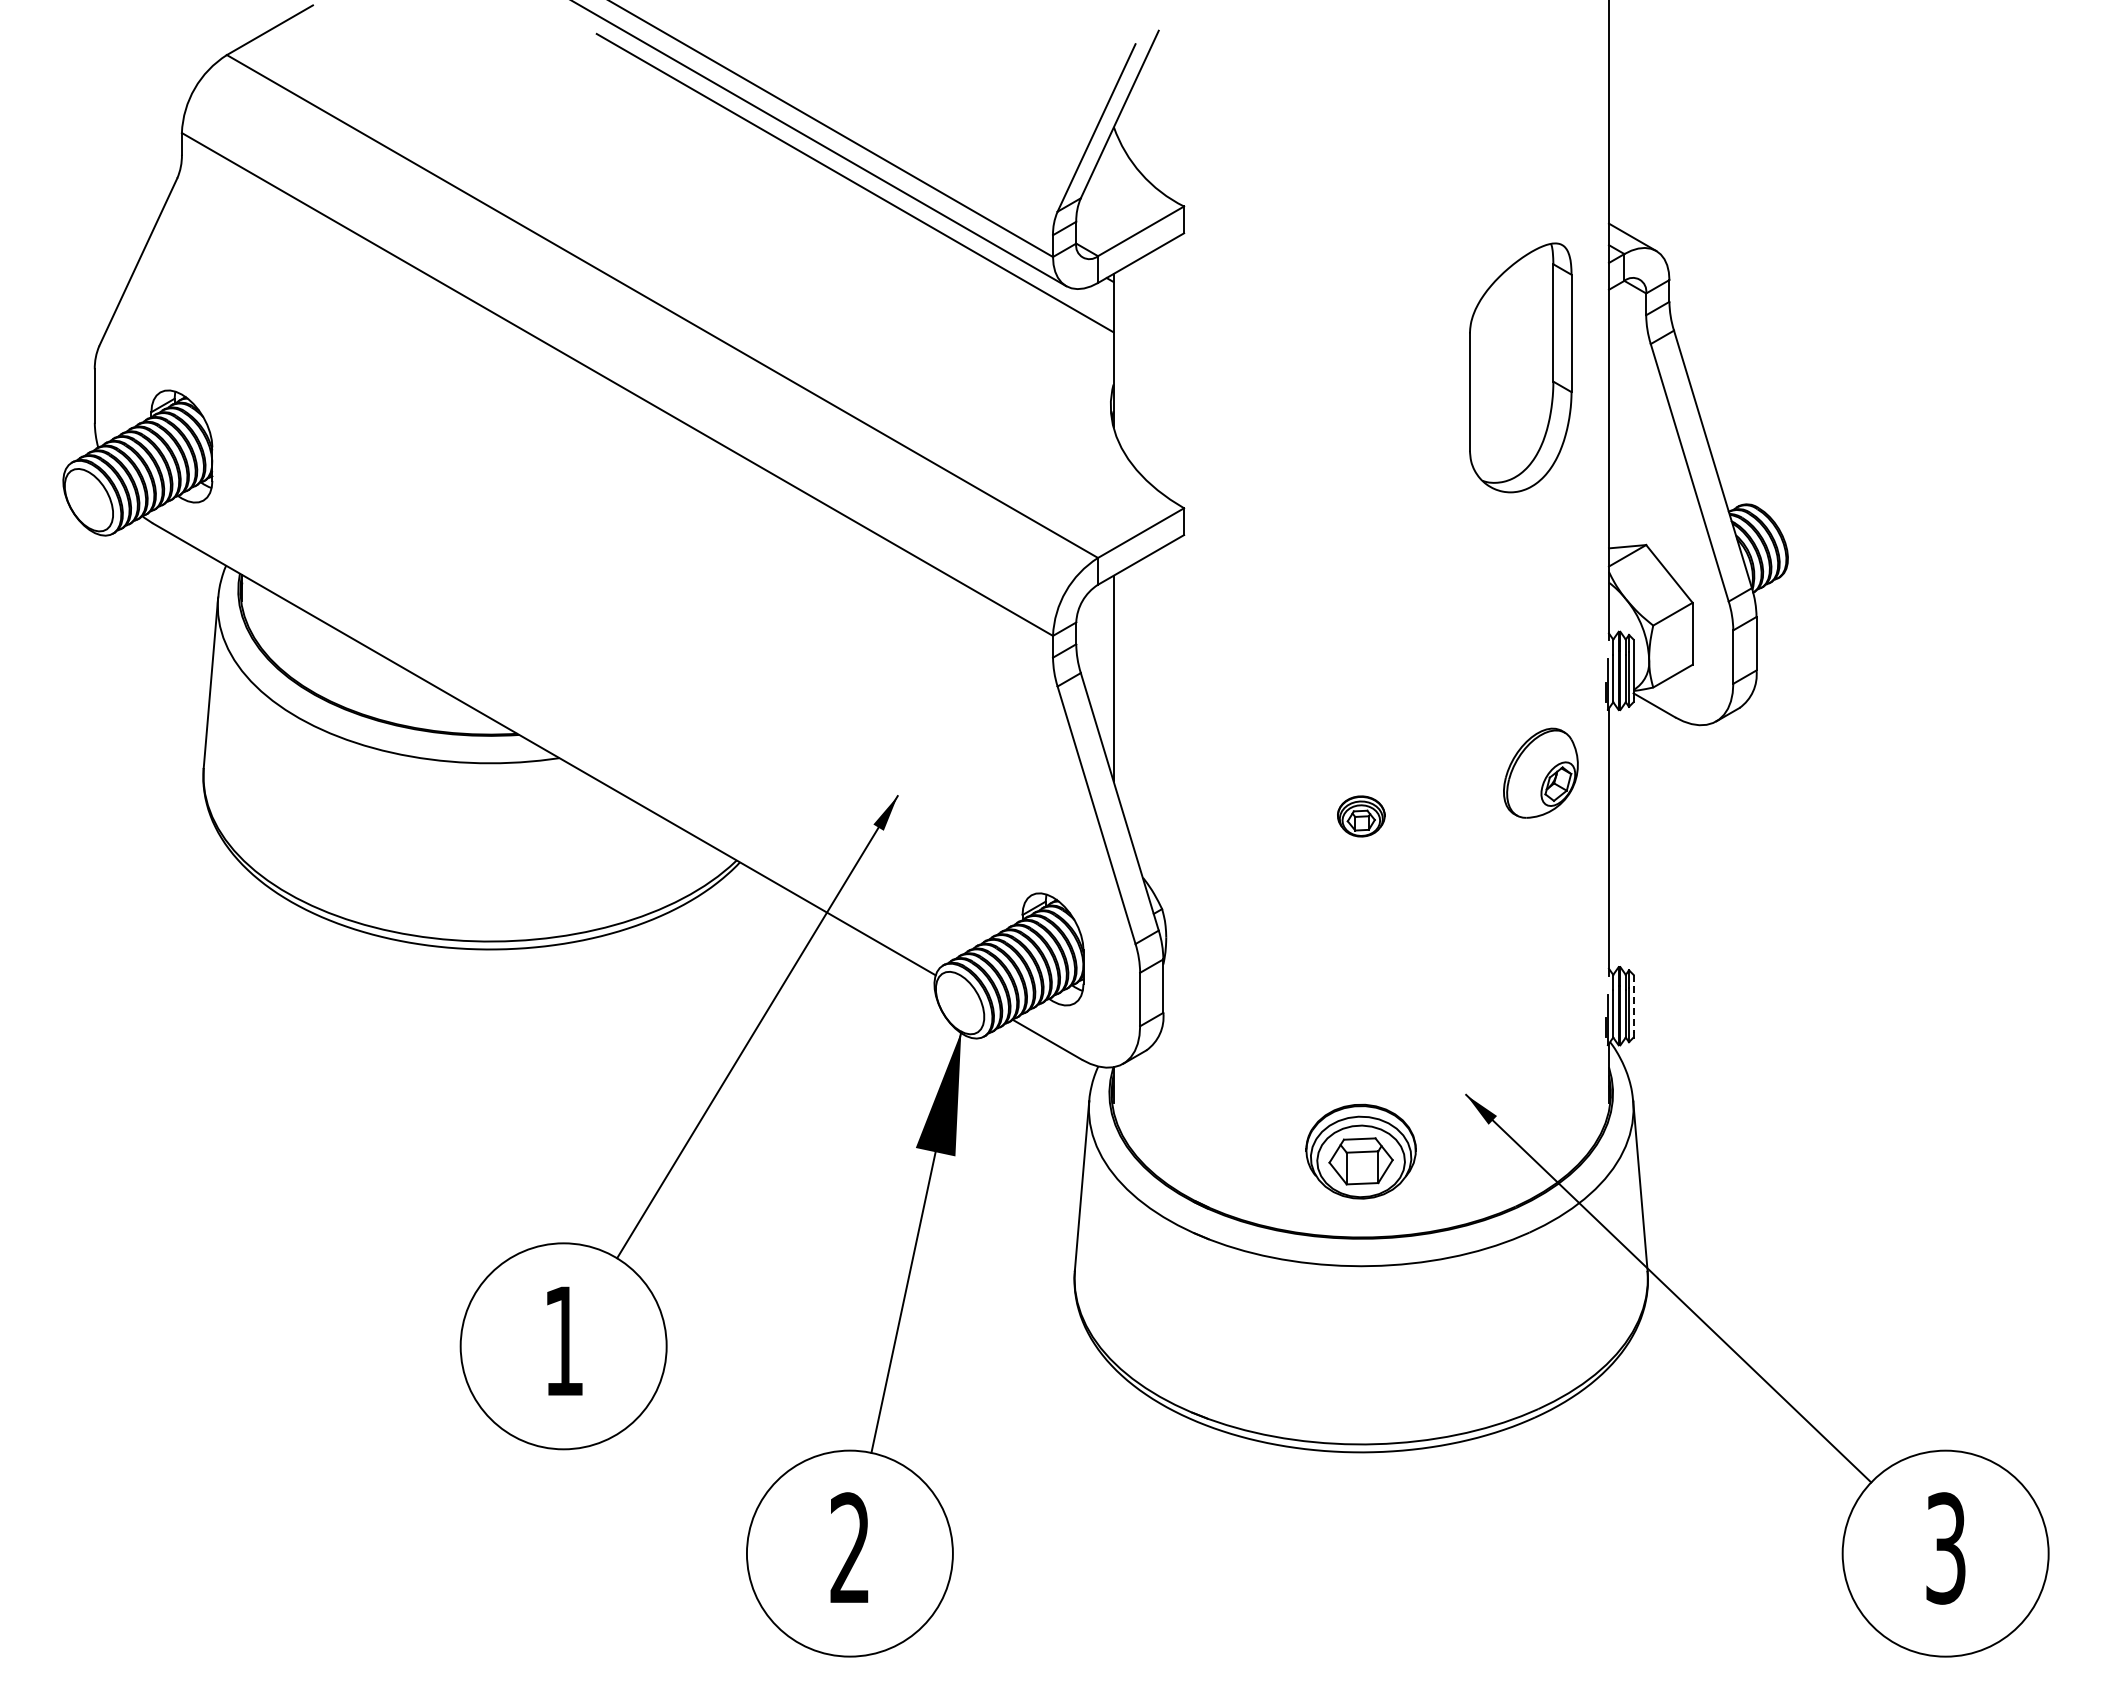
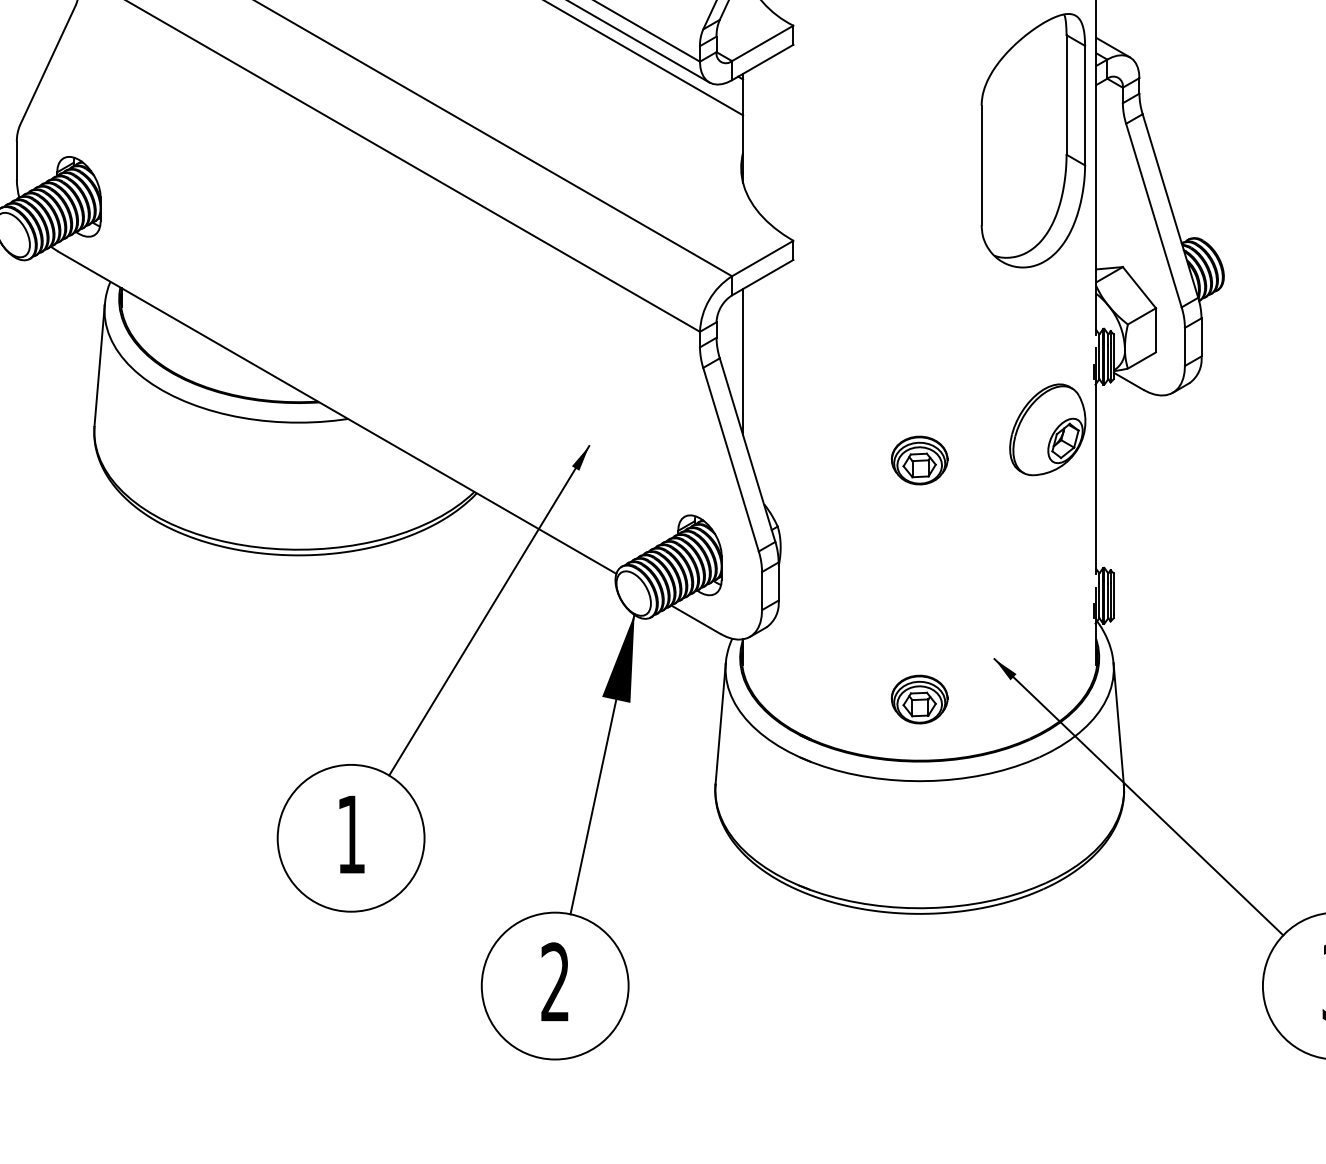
part: (1520, 367) -> (1033, 140), size x1.43
part: (1540, 772) -> (1047, 429), size x1.43
part: (1361, 816) -> (919, 460), size x1.67
line: (1633, 1004) -> (1113, 594), dashed -> solid
part: (1361, 1151) -> (919, 699), size x0.71

